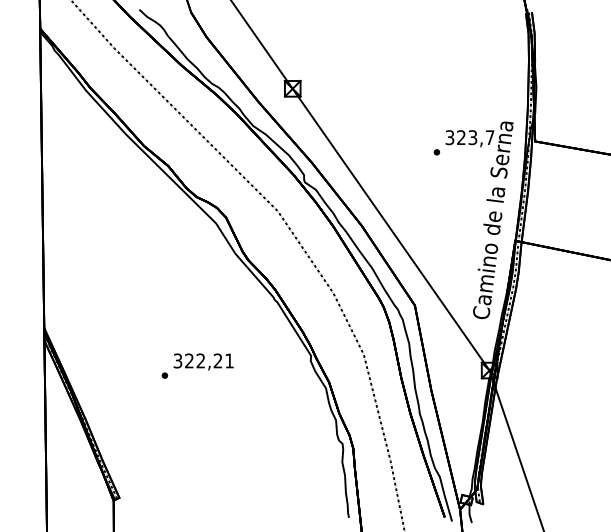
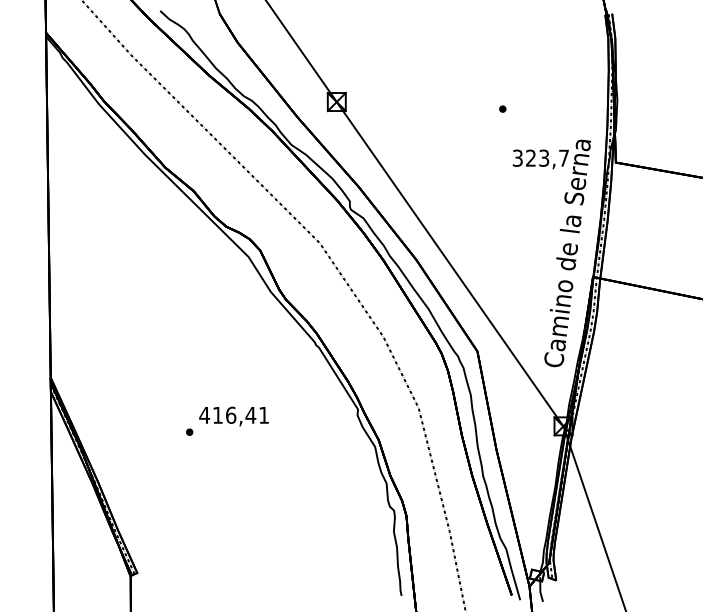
part: (436, 151) -> (502, 108), moved
text: (197, 360) -> (227, 414), 322,21 -> 416,41

